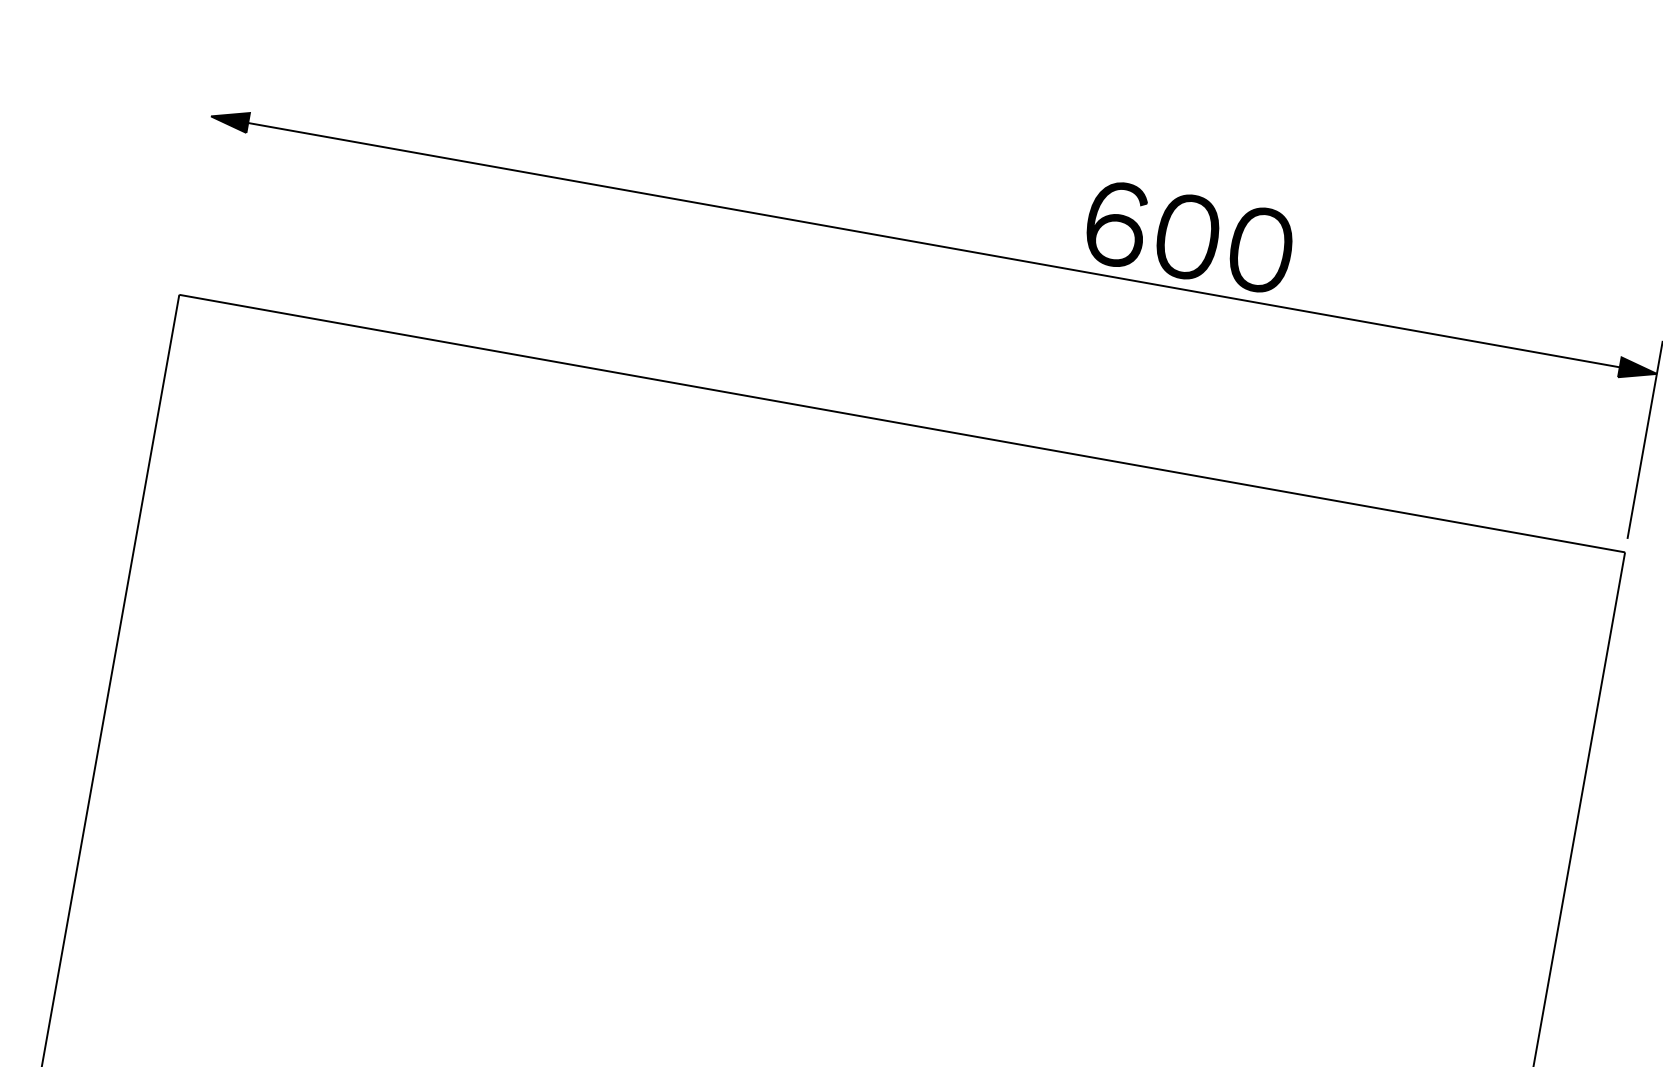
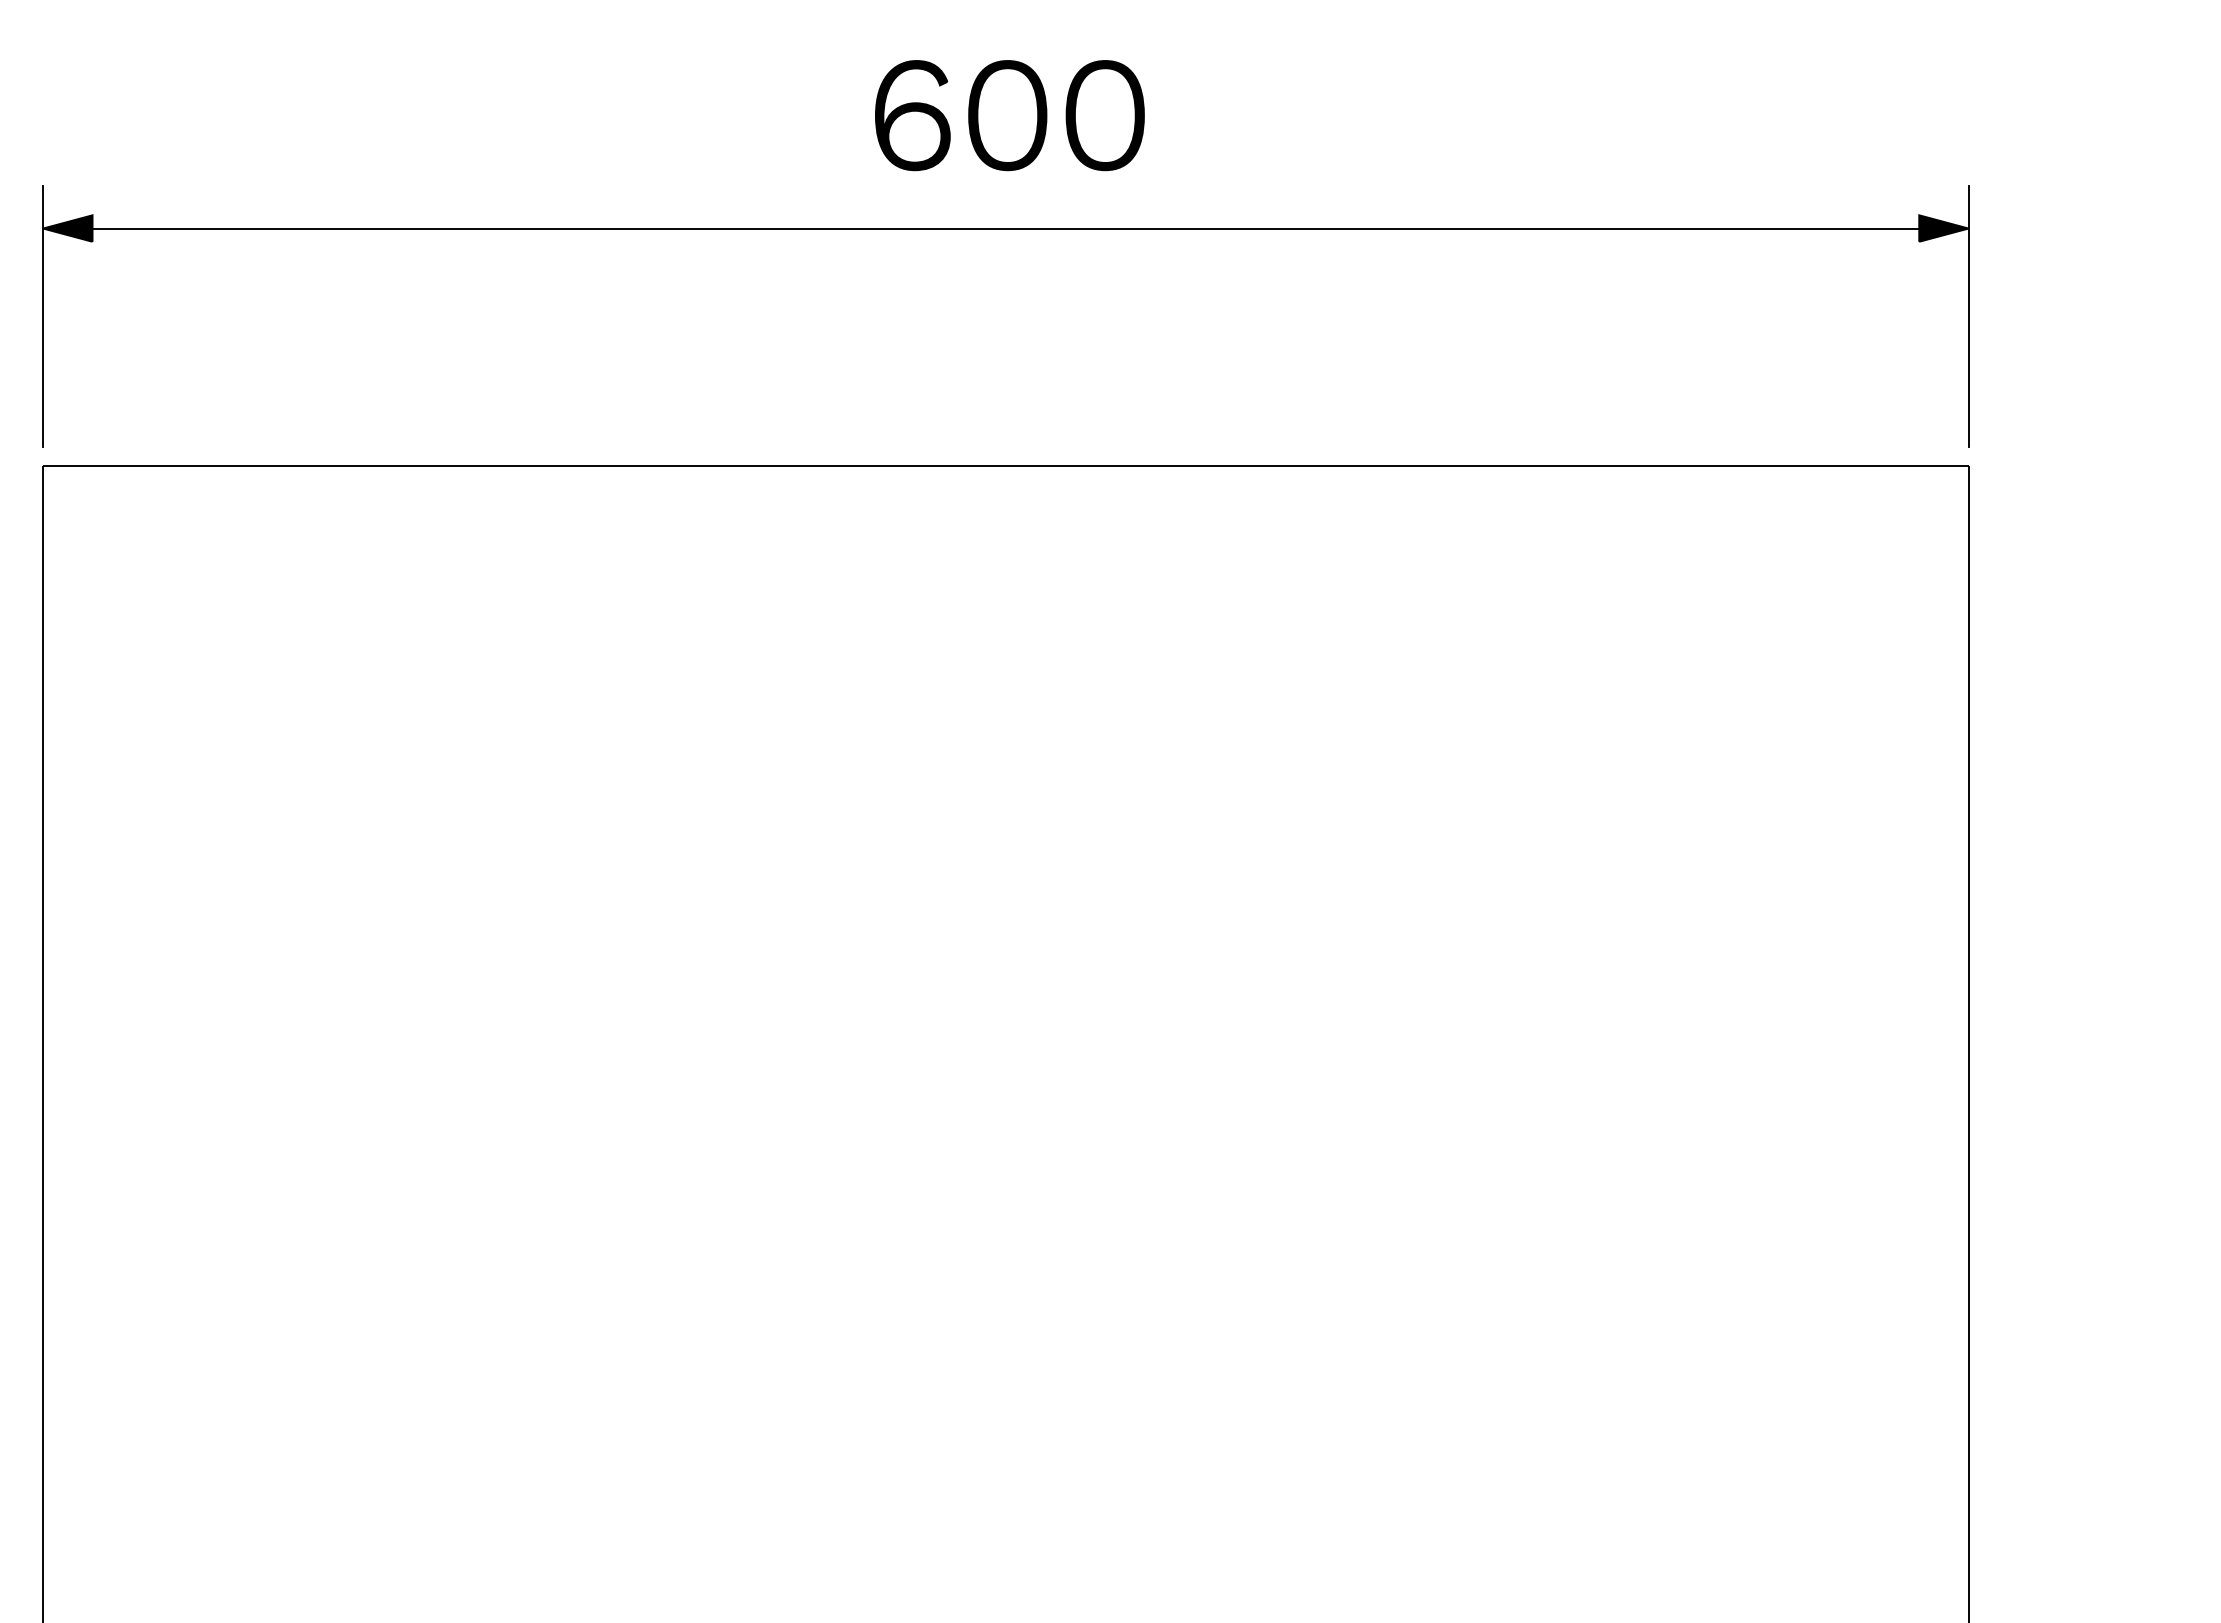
line: (199, 182) -> (43, 316), added
part: (1189, 237) -> (1009, 115), moved

